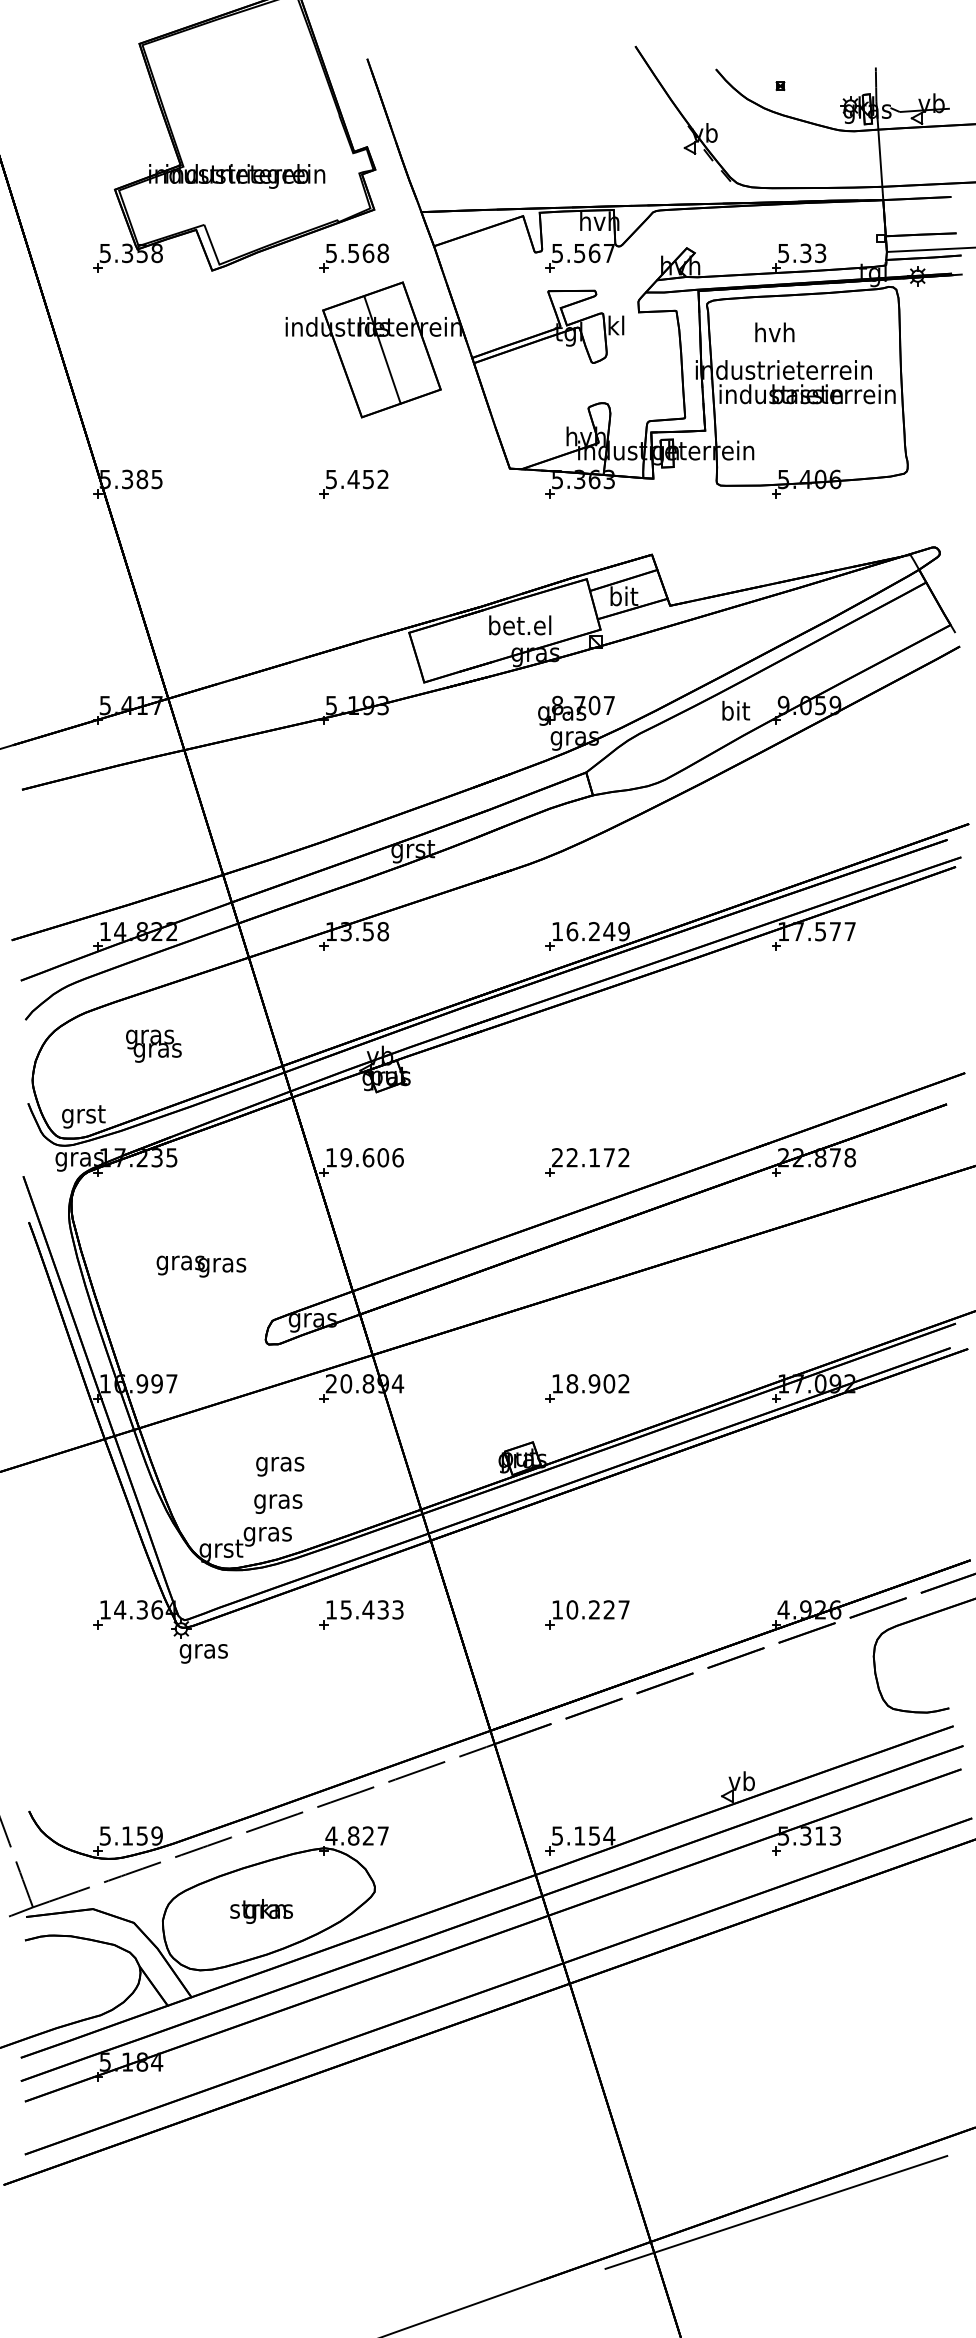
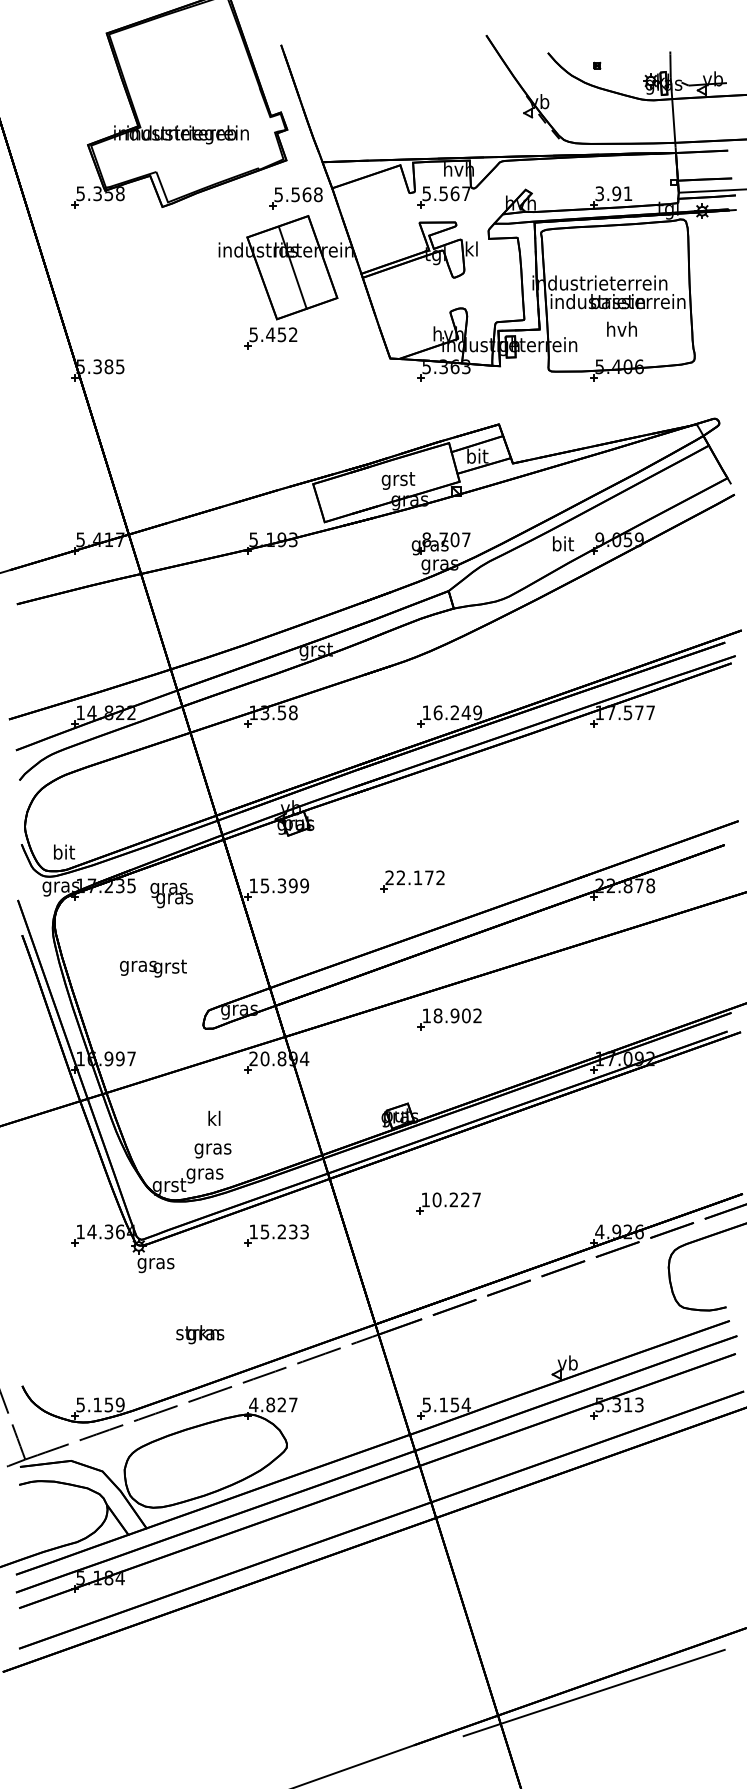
text: (802, 253) -> (614, 193), 5.33 -> 3.91
part: (353, 258) -> (295, 198), moved
text: (774, 331) -> (621, 328), moved
part: (353, 484) -> (270, 338), moved
text: (519, 626) -> (397, 479), bet.el -> grst
text: (153, 1046) -> (171, 895), moved
text: (82, 1115) -> (63, 853), grst -> bit
text: (371, 1157) -> (284, 885), 19.606 -> 15.399
part: (587, 1162) -> (412, 881), moved
text: (221, 1265) -> (169, 968), gras -> grst
part: (587, 1388) -> (449, 1019), moved
text: (280, 1463) -> (214, 1119), gras -> kl
text: (367, 1609) -> (281, 1231), 15.433 -> 15.233
part: (587, 1614) -> (448, 1203), moved
text: (261, 1911) -> (200, 1334), moved

